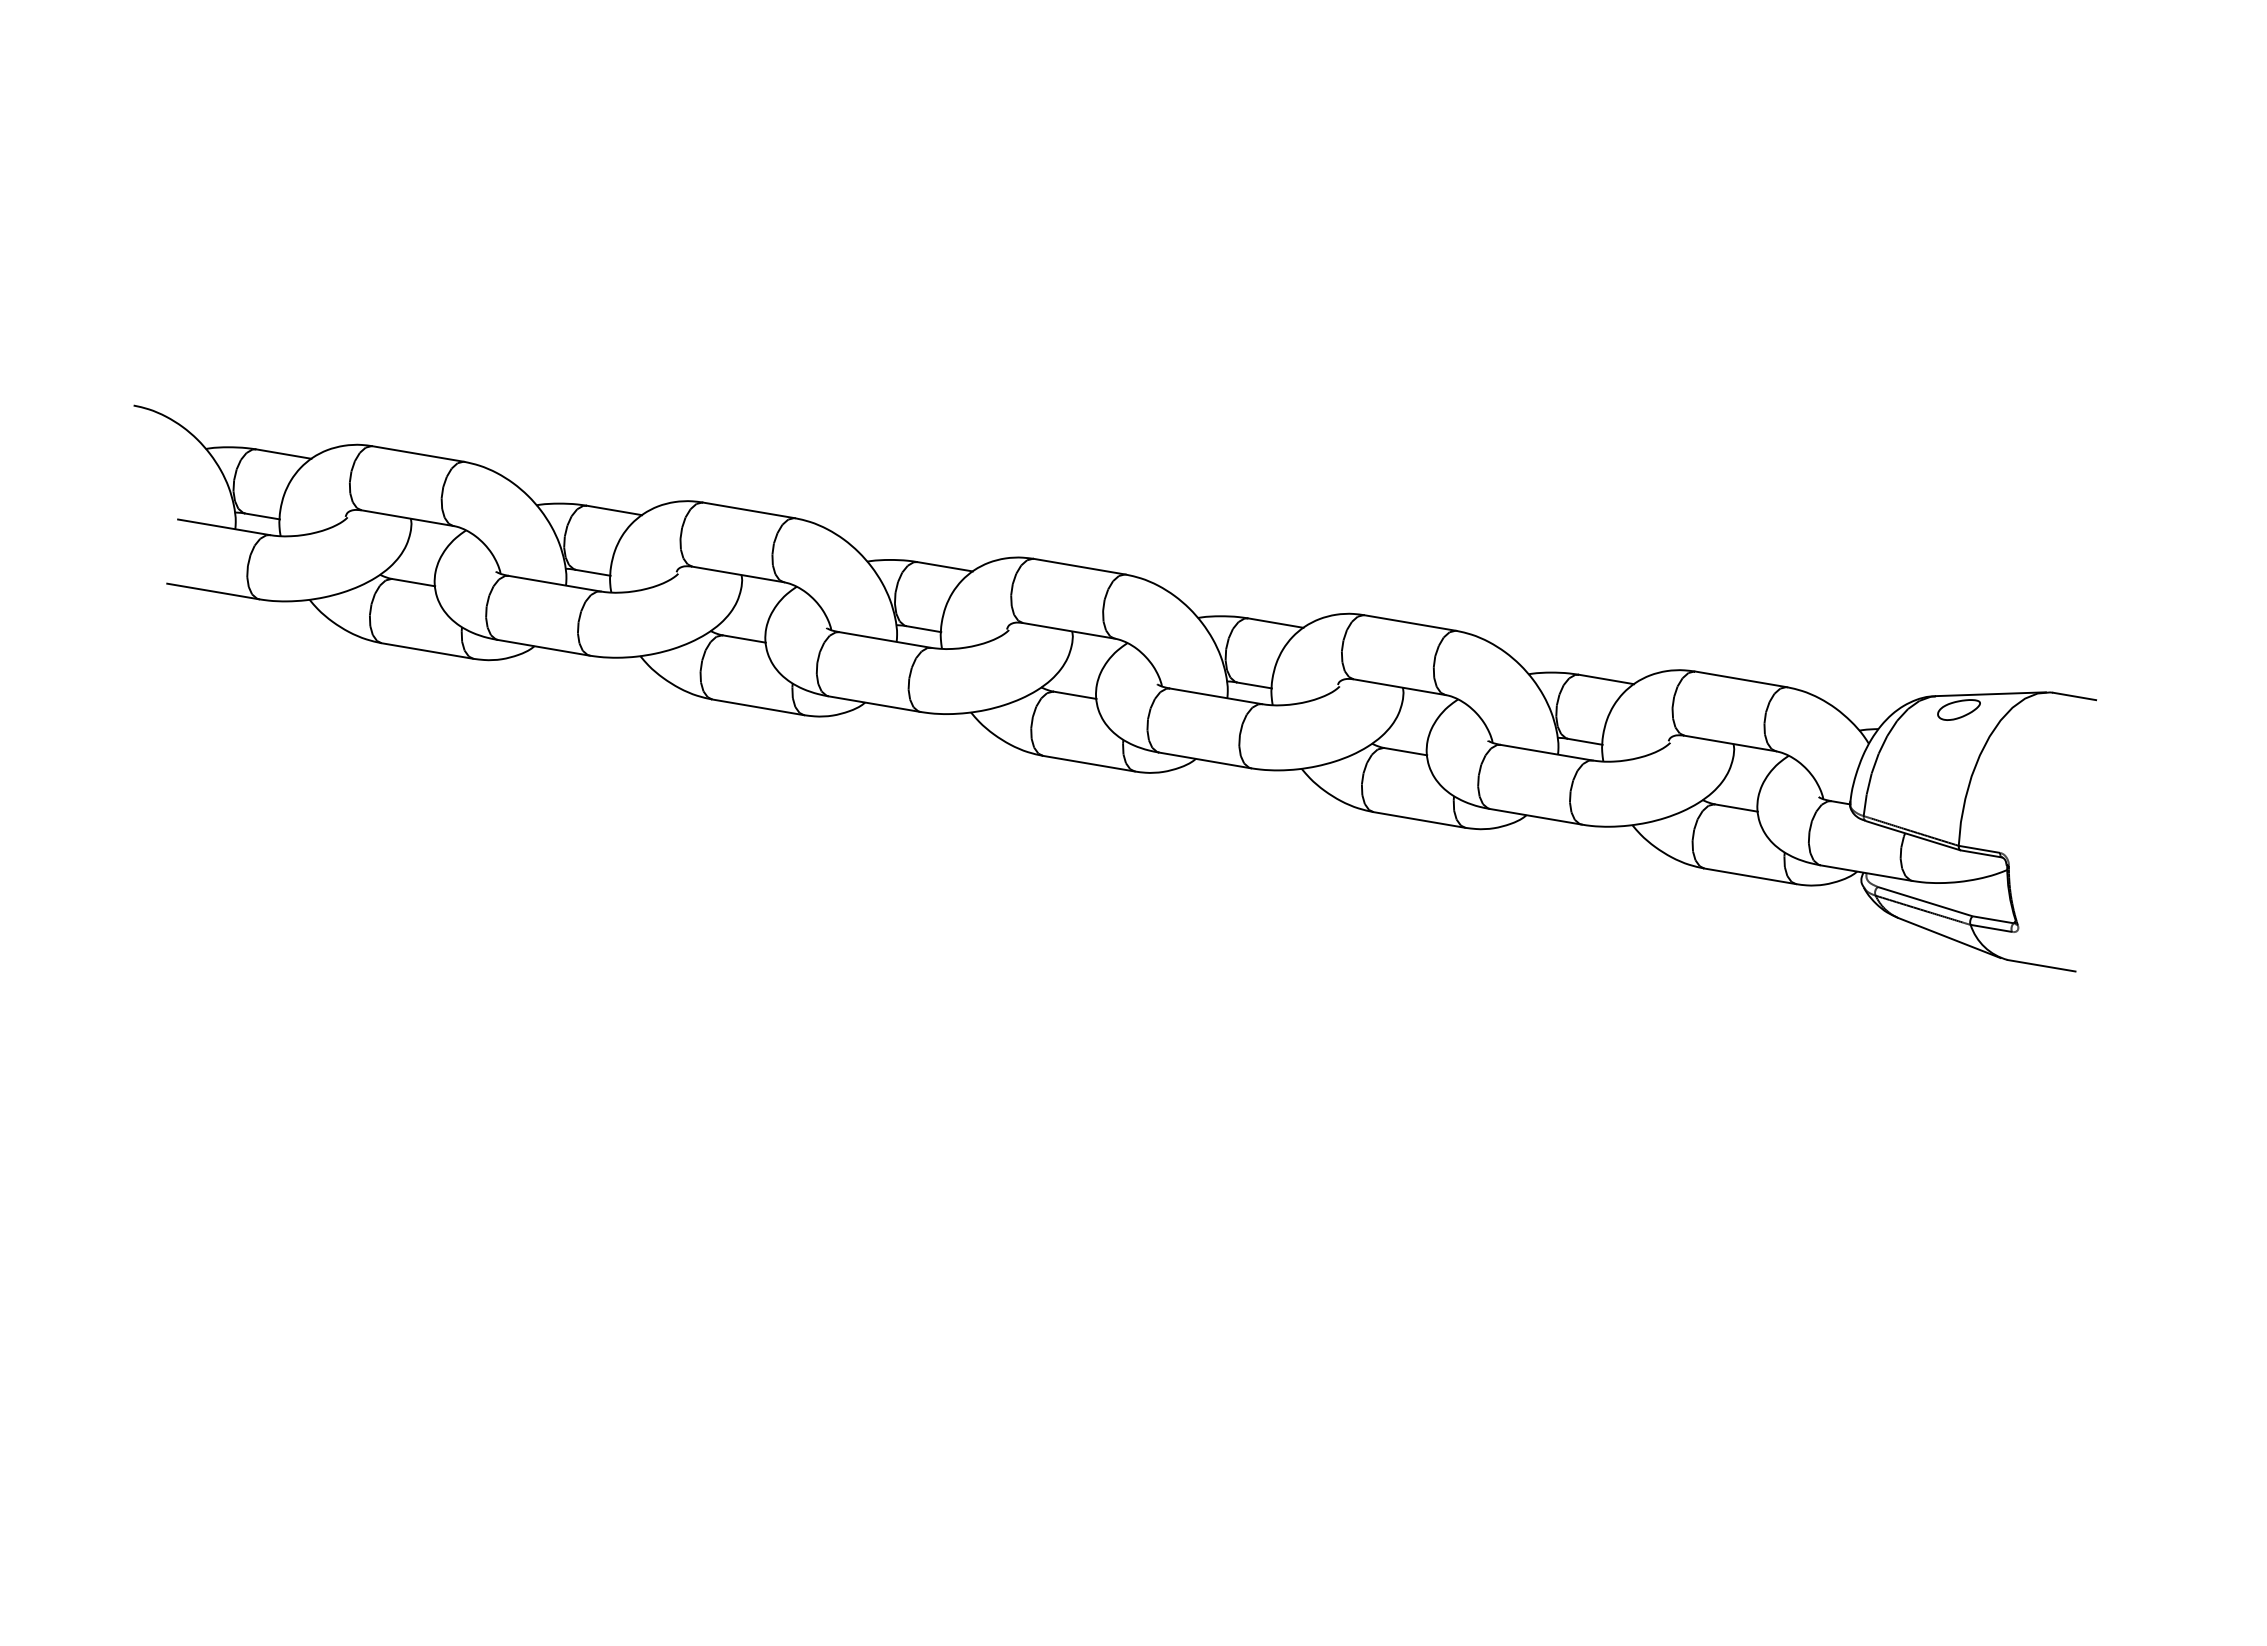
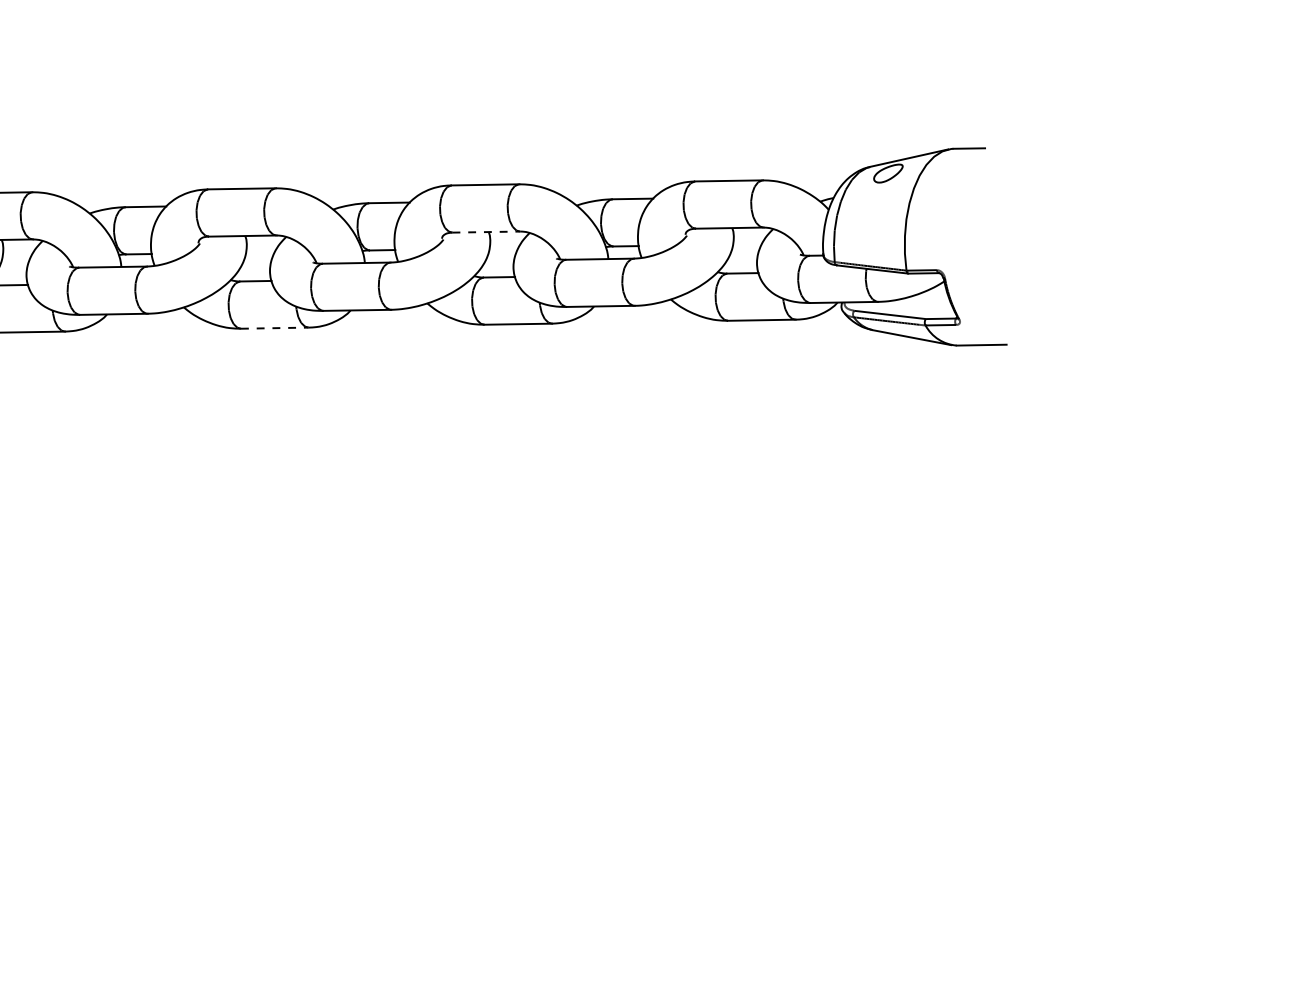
line: (1399, 687) -> (486, 232), solid -> dashed
line: (1088, 763) -> (274, 328), solid -> dashed

